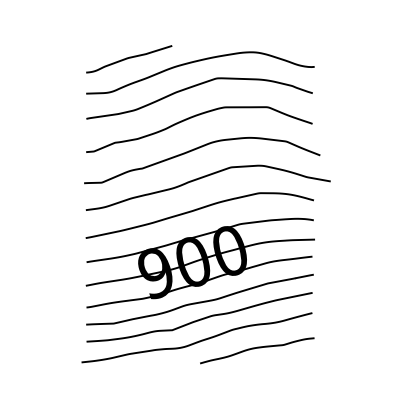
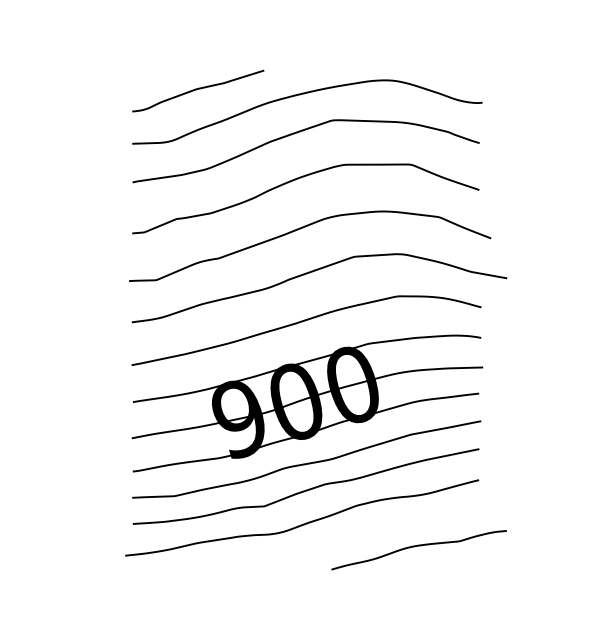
curve: (257, 348) -> (419, 546), moved

